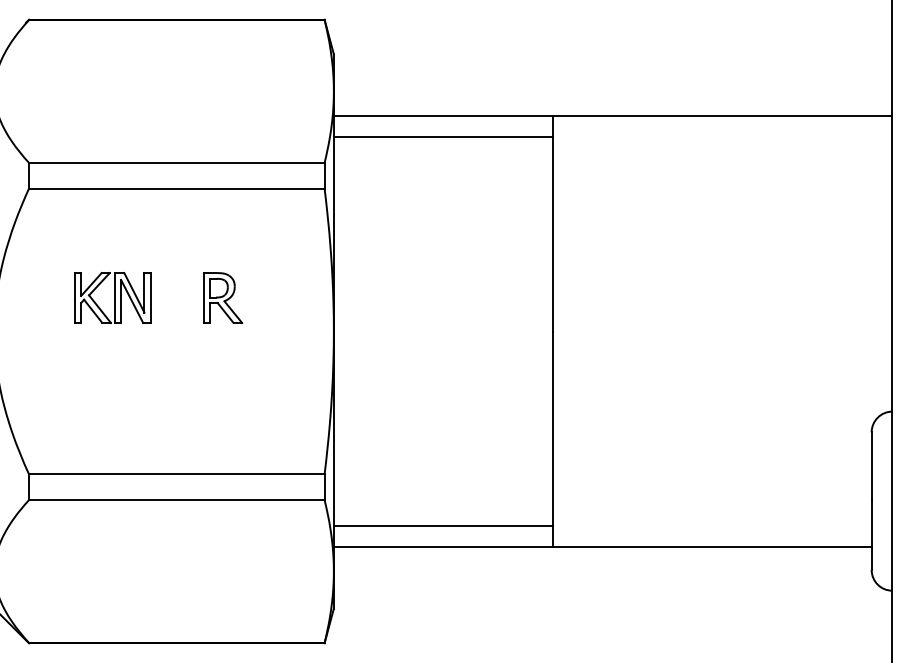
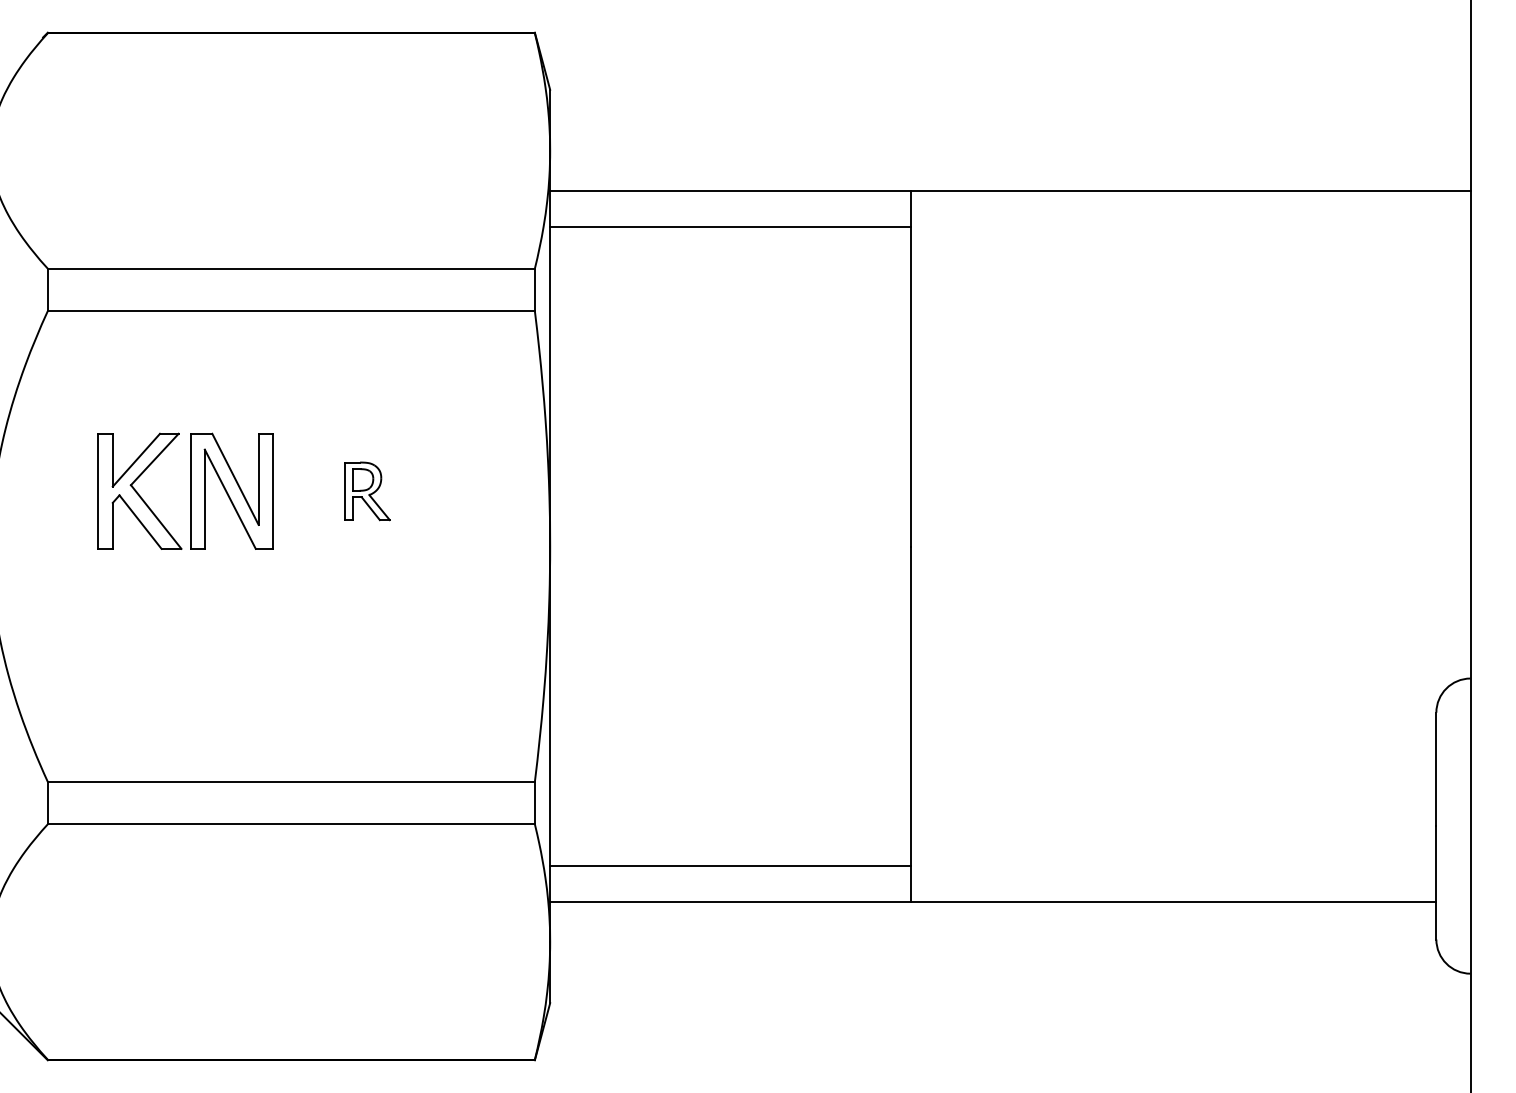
part: (112, 297) -> (185, 490), size x1.4
part: (223, 297) -> (368, 490), size x0.7

